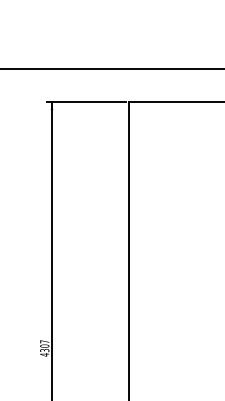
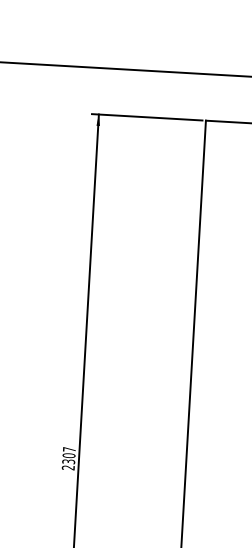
text: (44, 354) -> (68, 467), 4307 -> 2307

